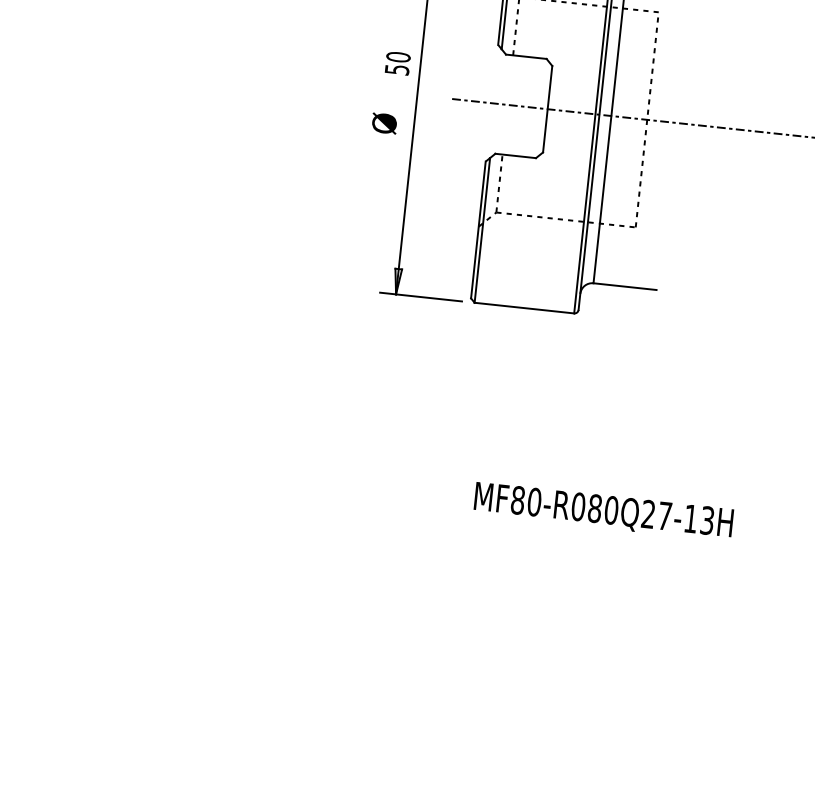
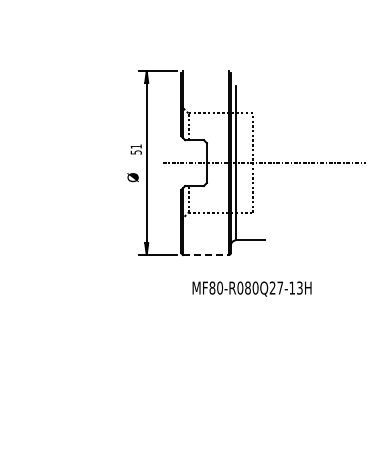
text: (396, 56) -> (135, 146), 50 -> 51
line: (523, 309) -> (205, 255), solid -> dashed
text: (602, 510) -> (251, 288), moved

